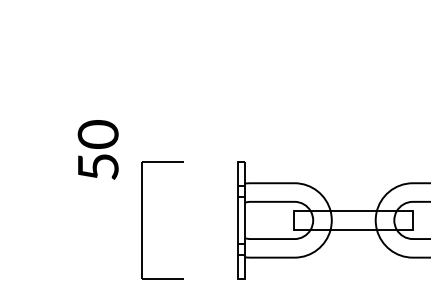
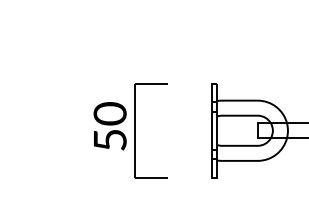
text: (97, 149) -> (109, 125), moved

